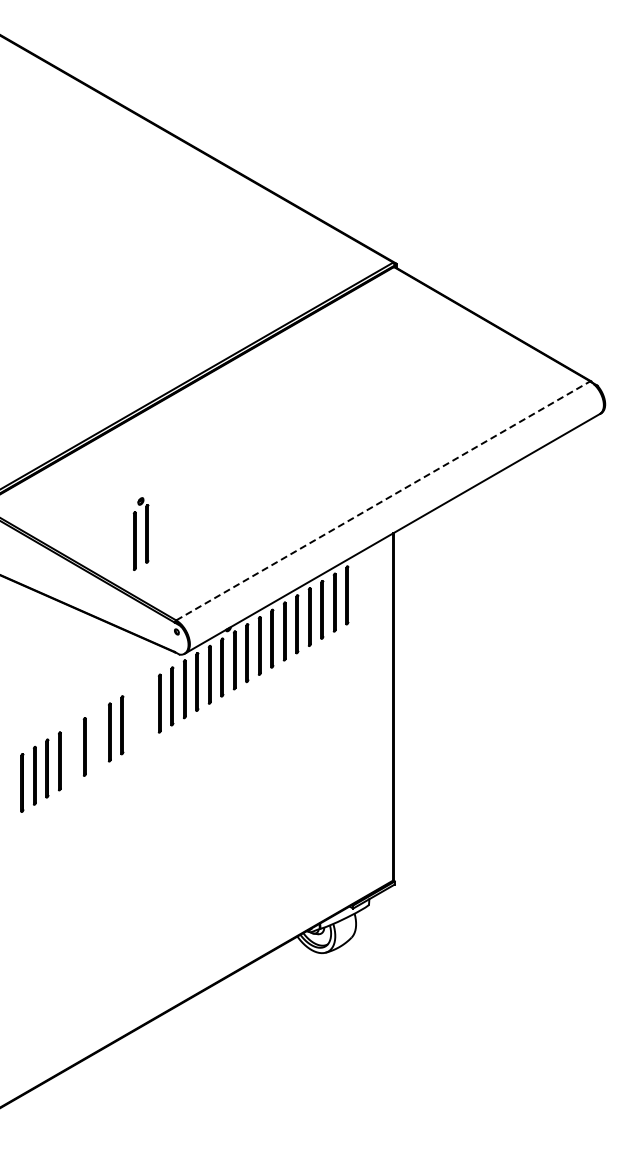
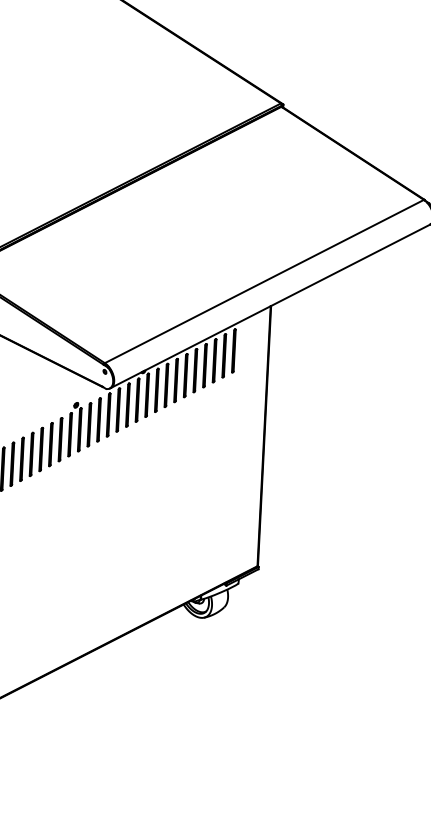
line: (383, 500) -> (264, 281), dashed -> solid
part: (140, 533) -> (74, 429), moved
line: (97, 739) -> (41, 449), added
line: (72, 754) -> (22, 459), added

